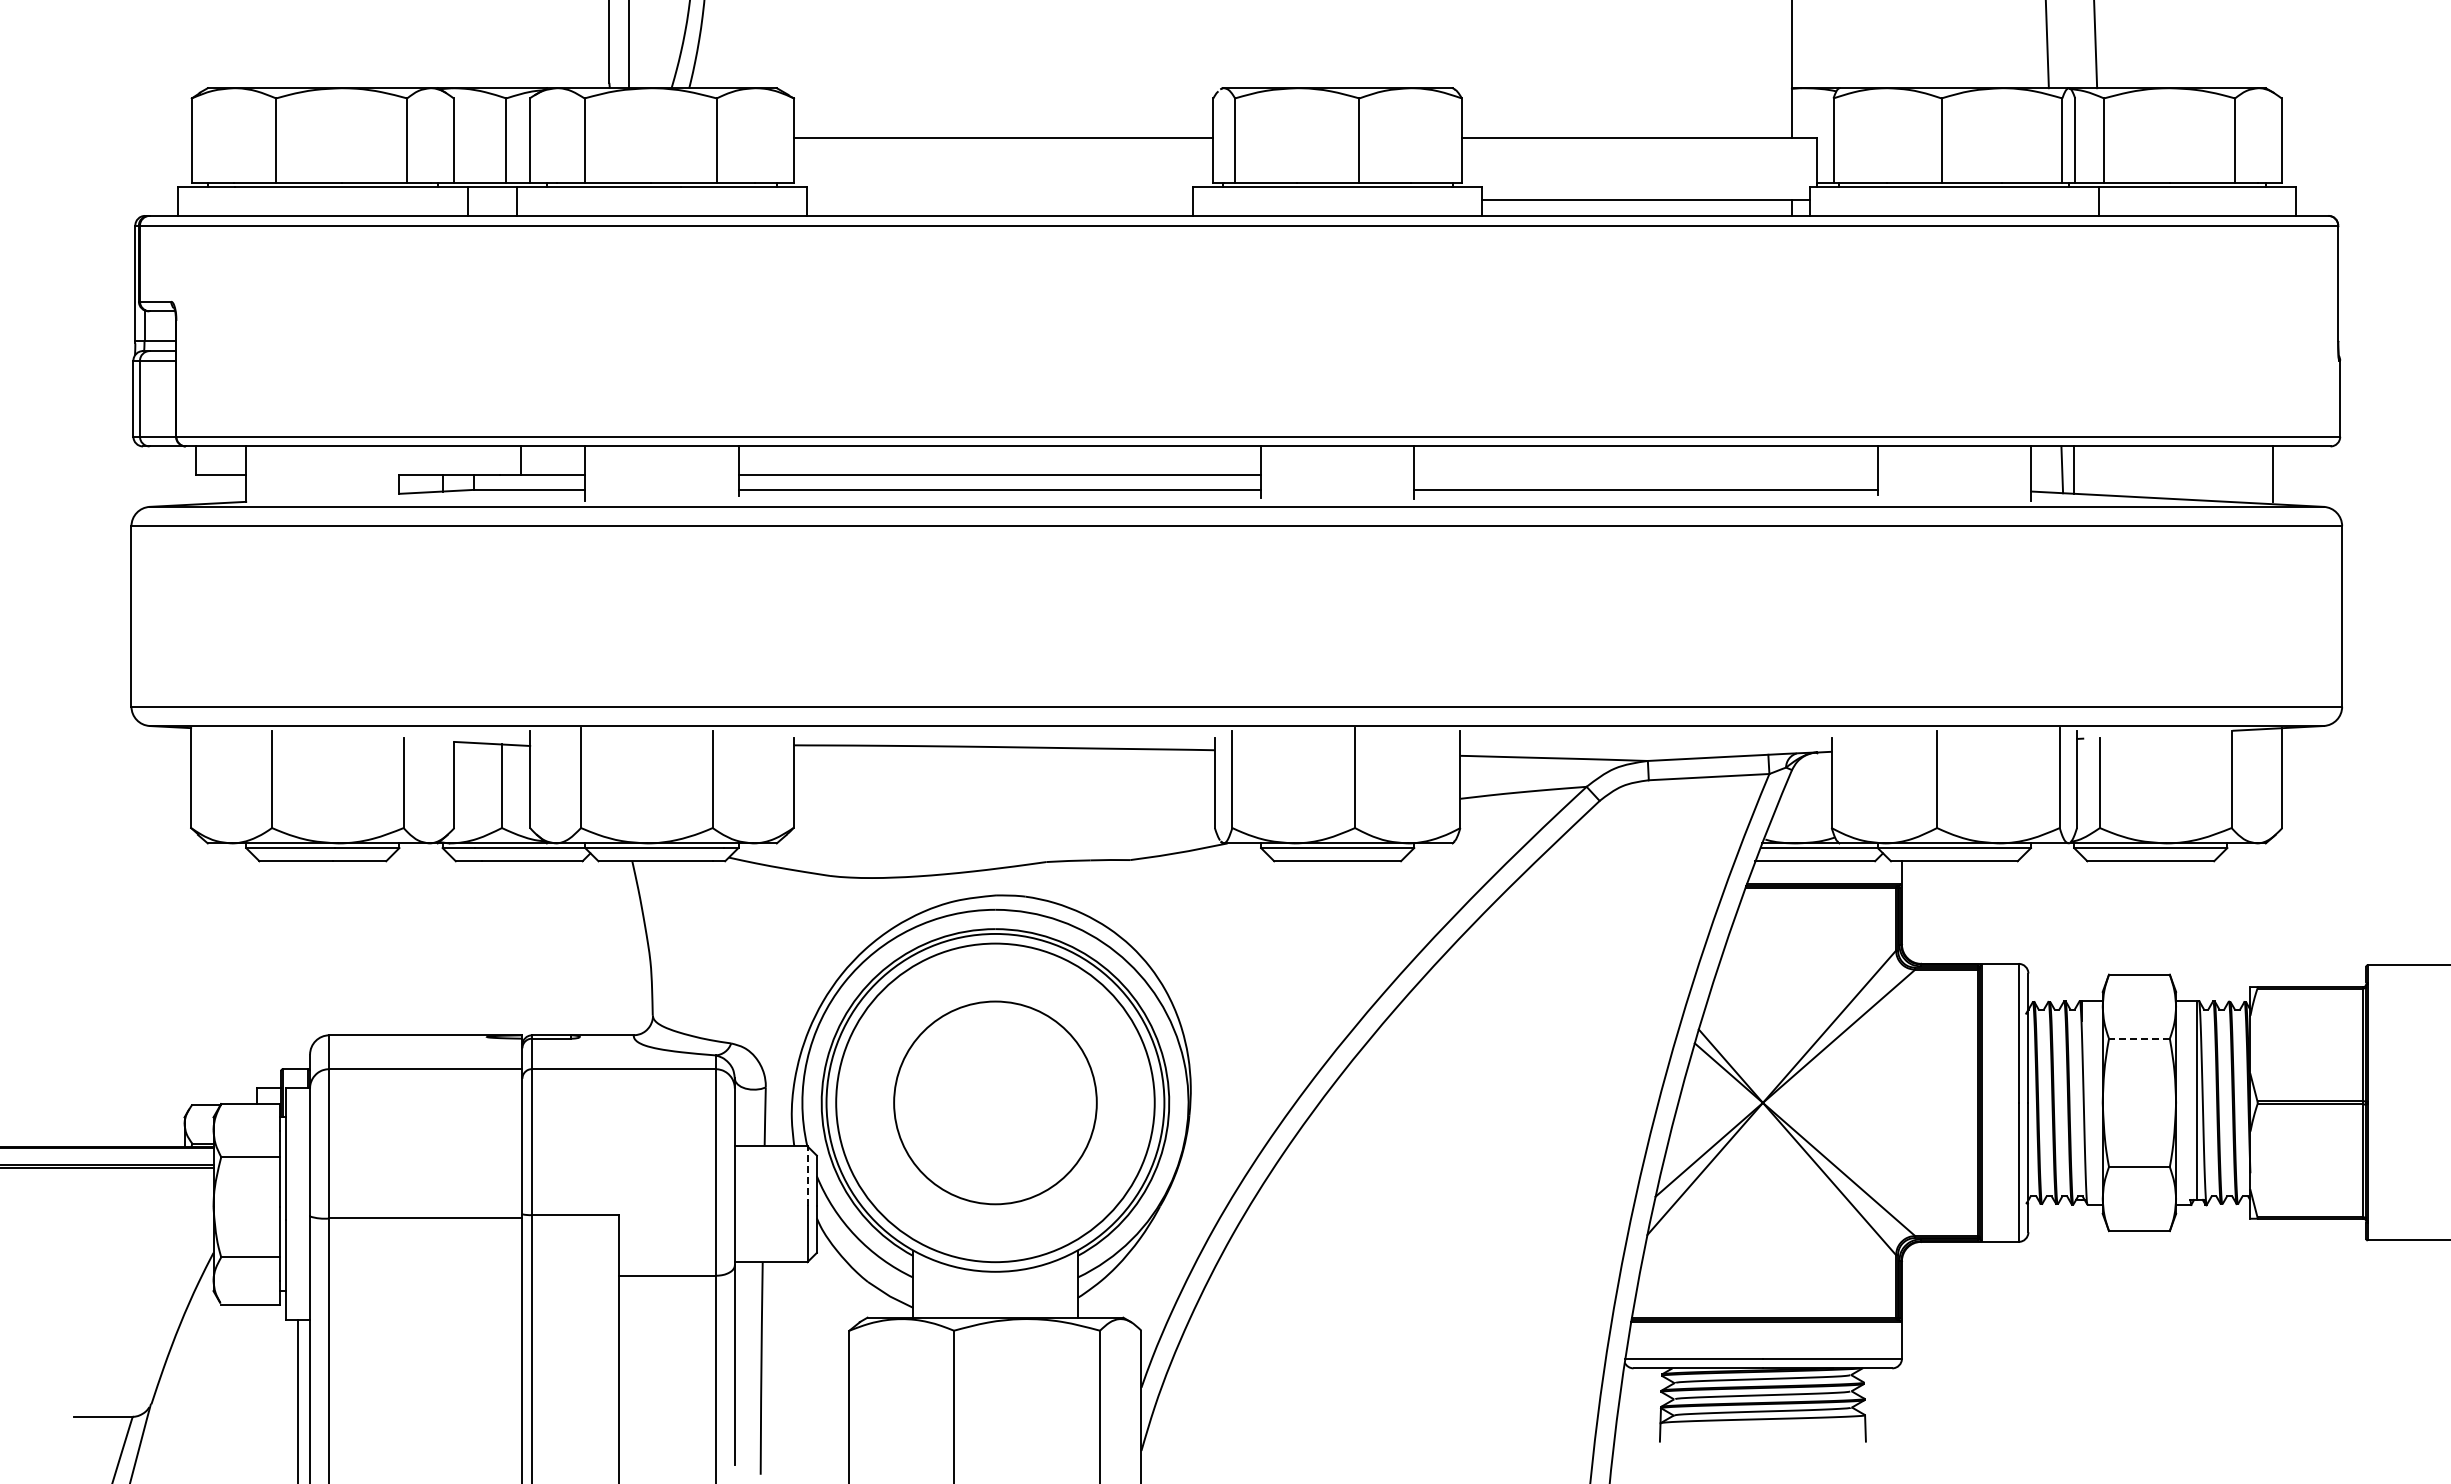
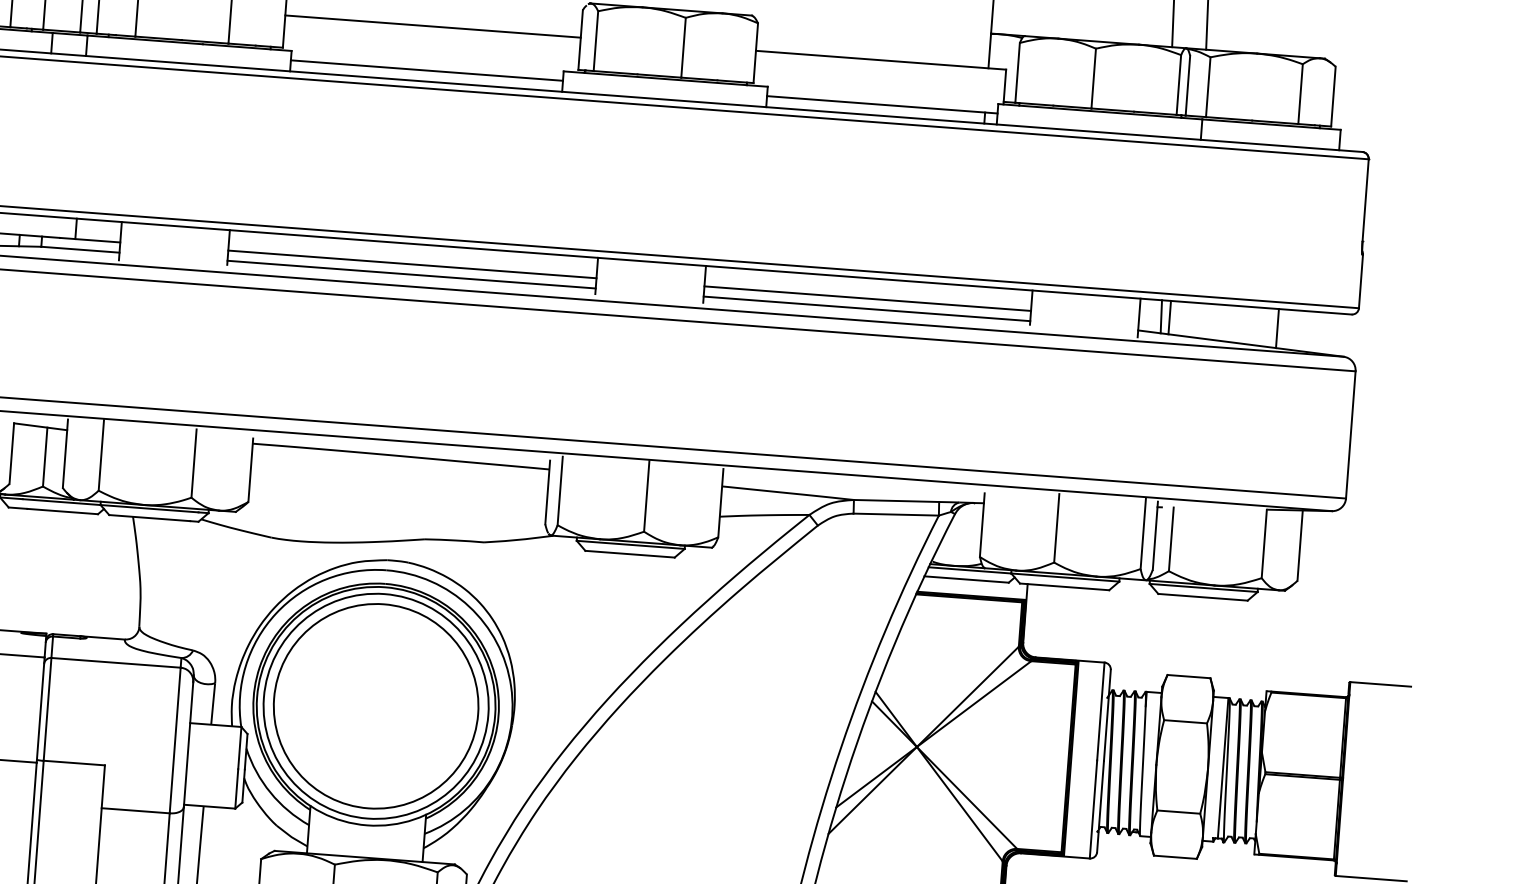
line: (999, 200) -> (426, 70), added
line: (2273, 473) -> (1277, 328), moved
line: (1645, 475) -> (867, 298), added
line: (2138, 1038) -> (1184, 721), dashed -> solid
circle: (995, 1102) -> (376, 706), size x1.43
line: (807, 1176) -> (239, 748), dashed -> solid

